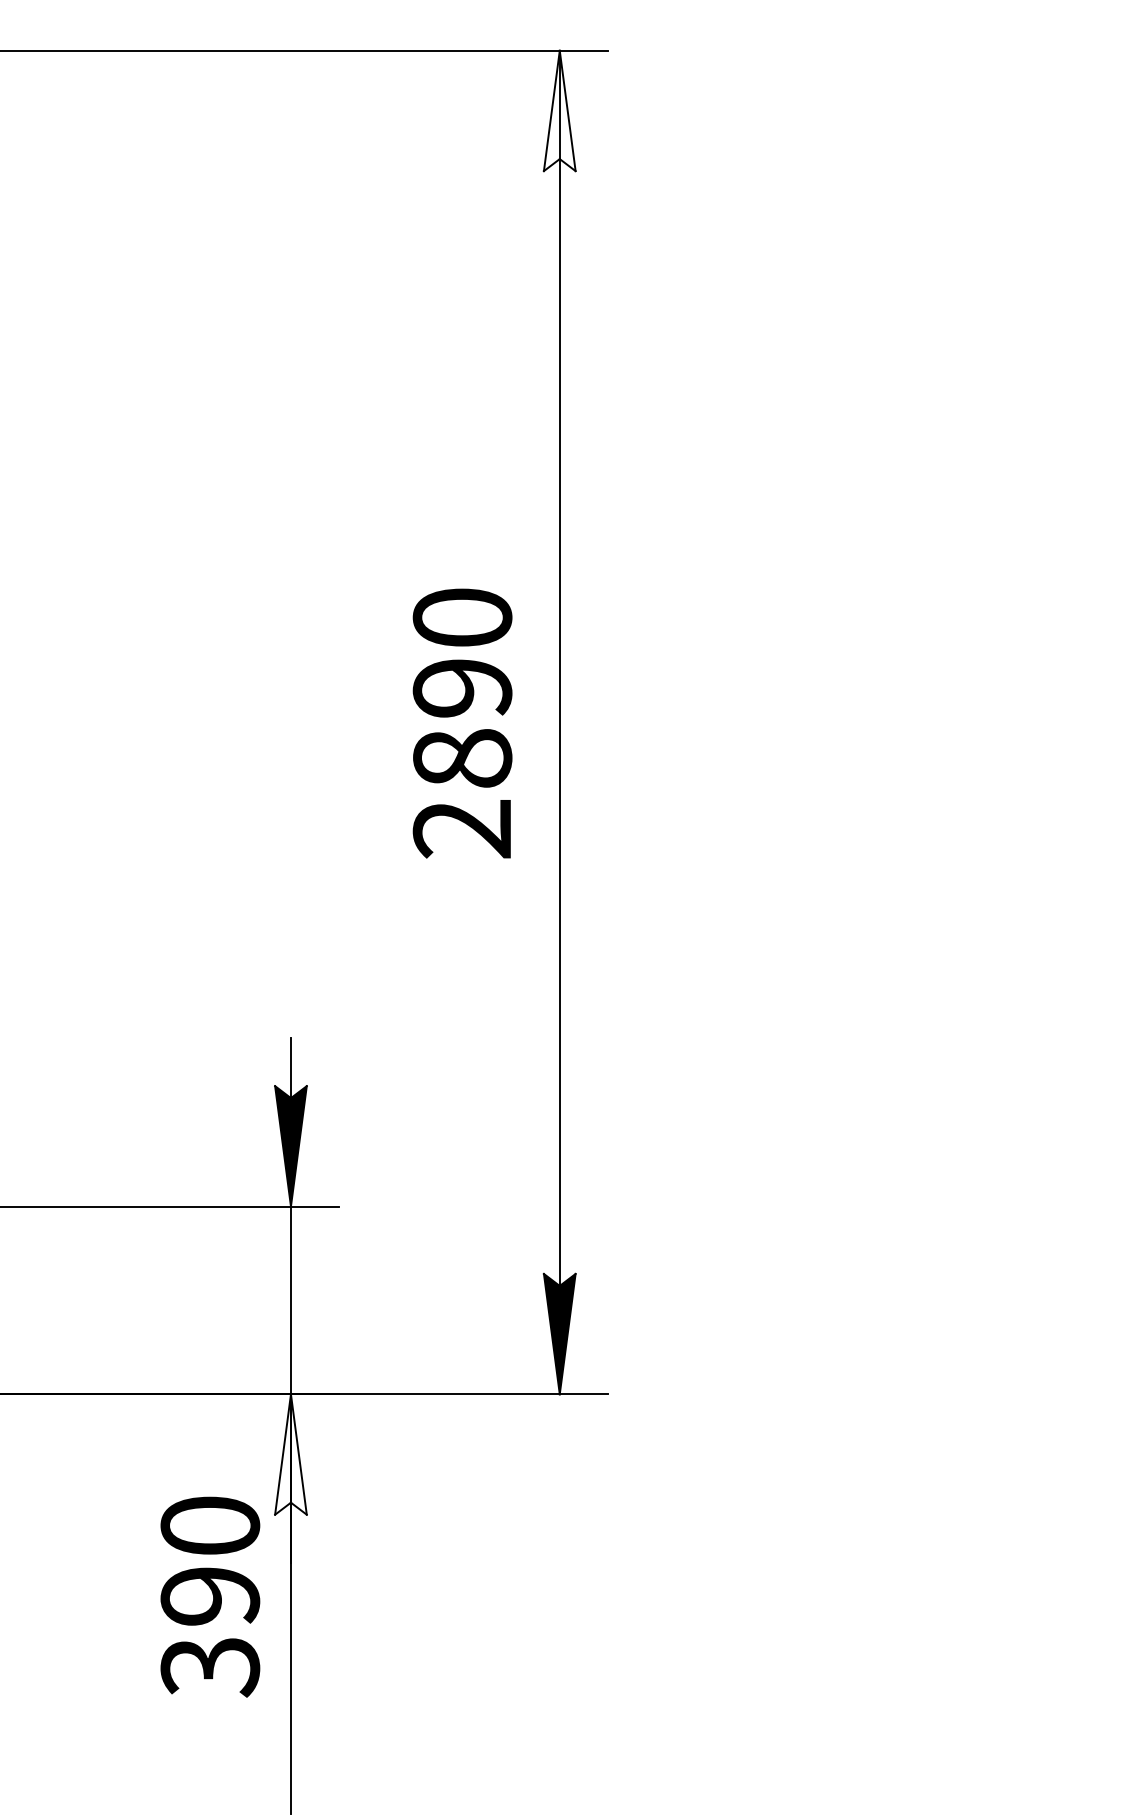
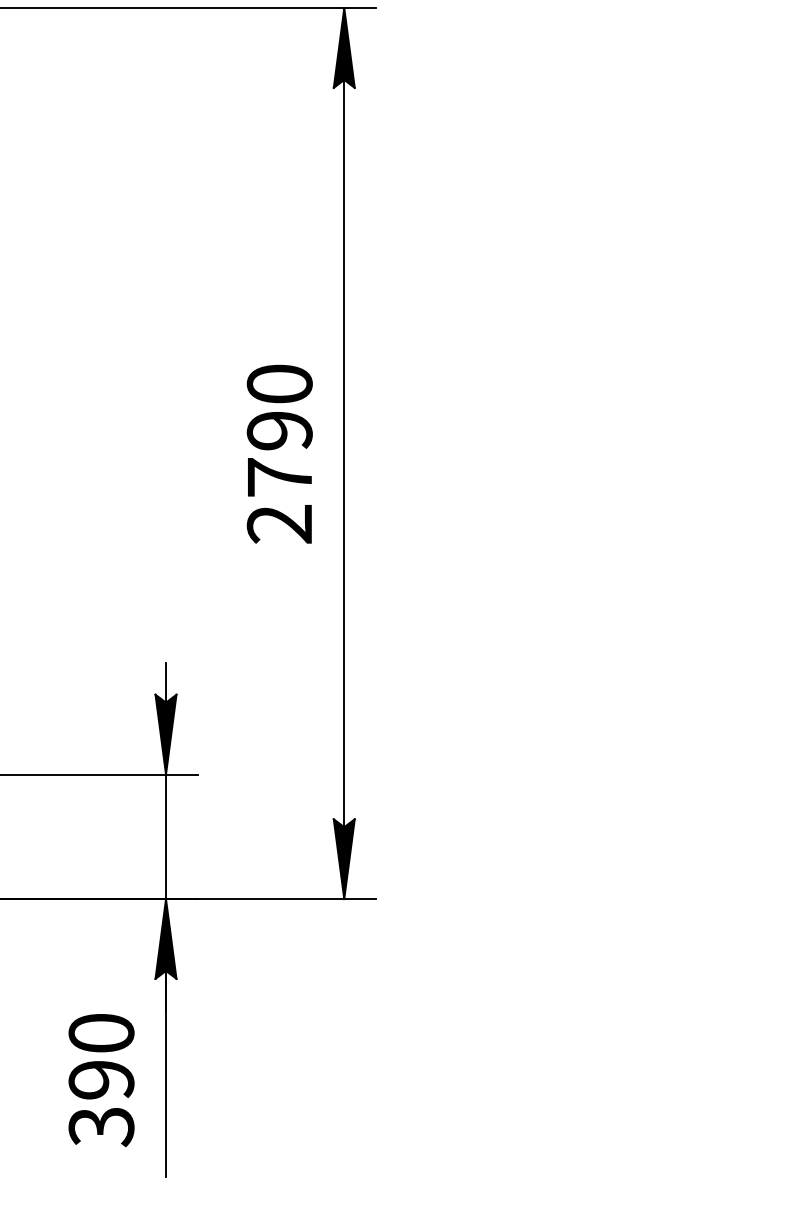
fill: (558, 110) -> (343, 47), added
text: (462, 758) -> (279, 477), 2890 -> 2790
fill: (290, 1453) -> (165, 938), added
text: (210, 1597) -> (101, 1080), moved

